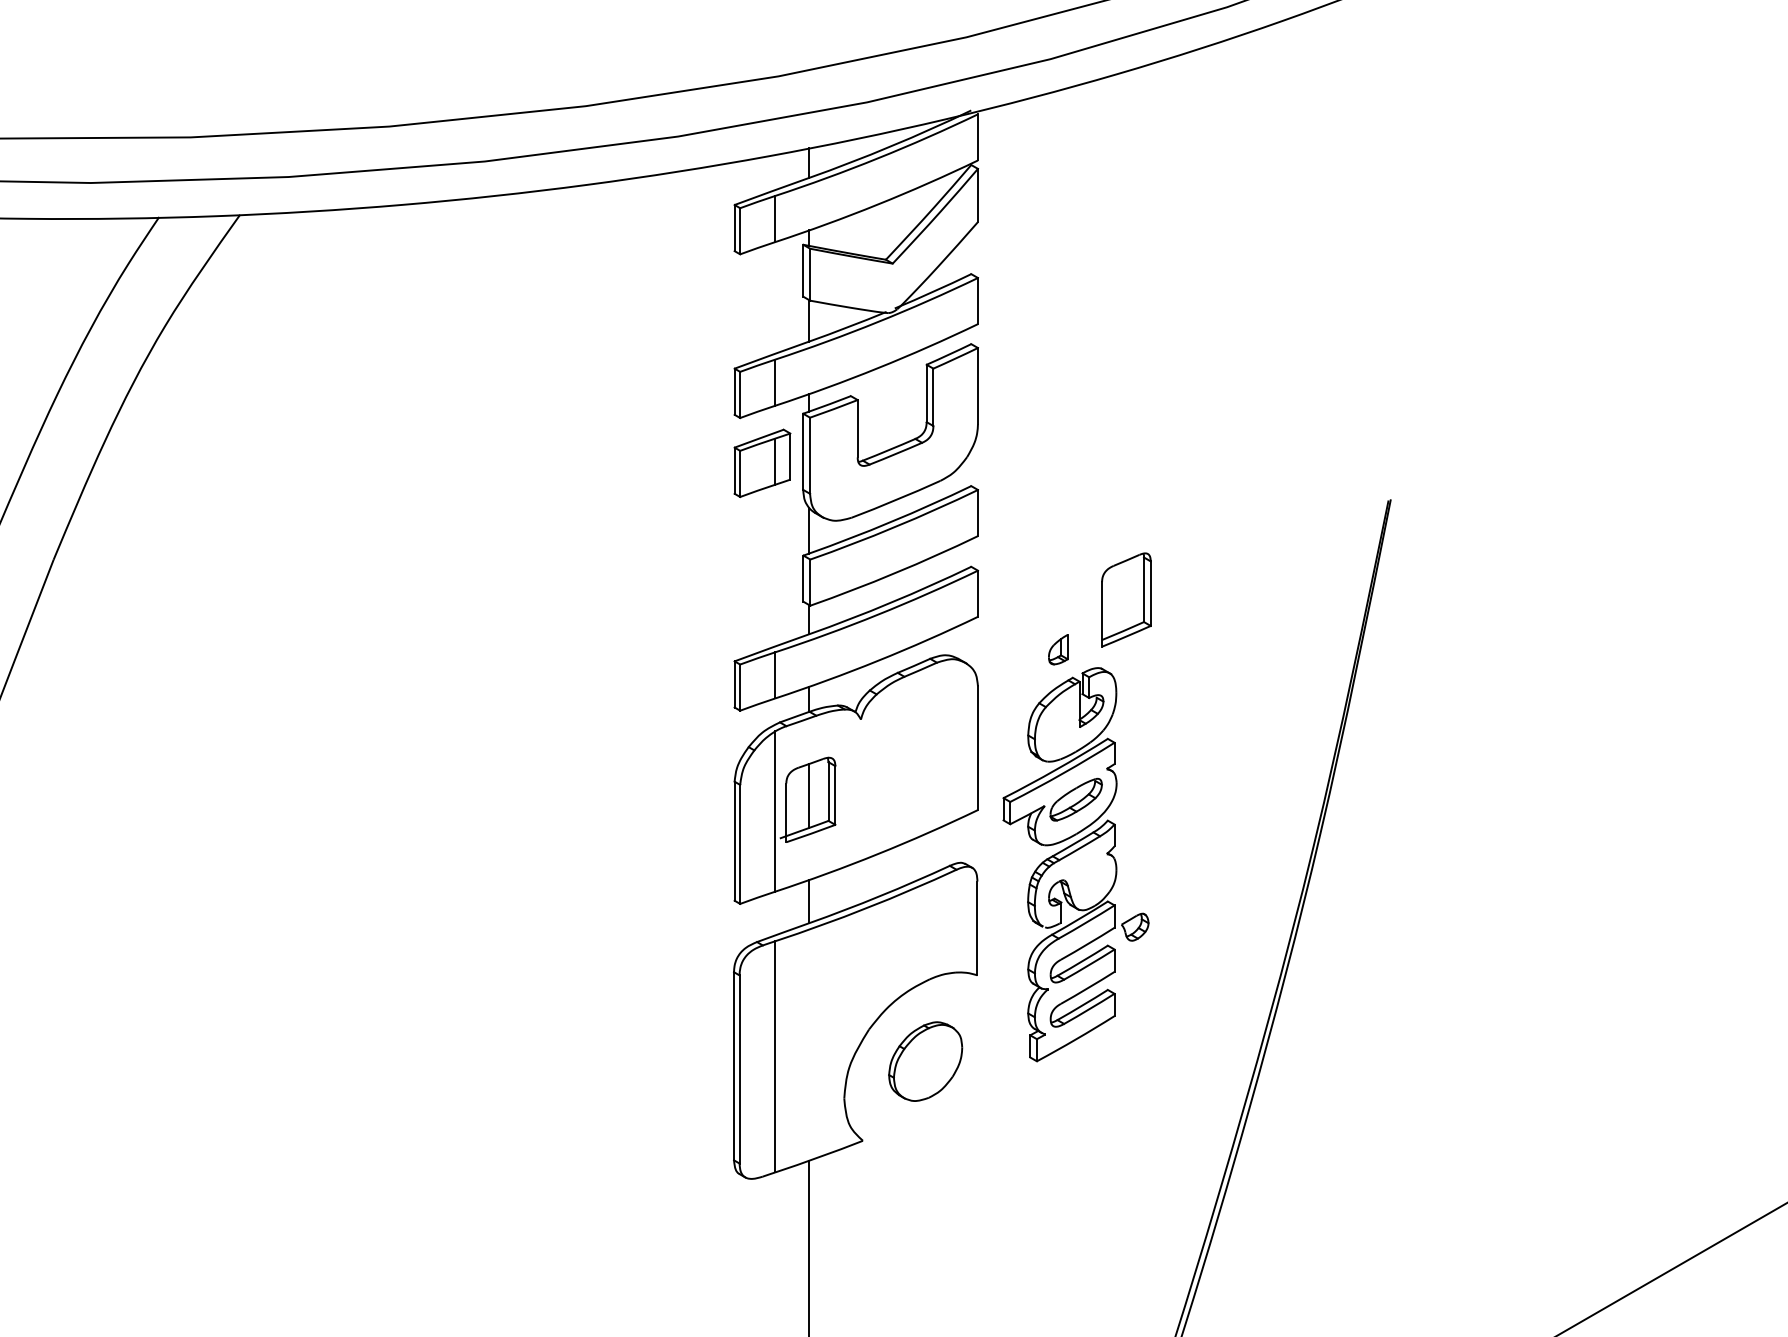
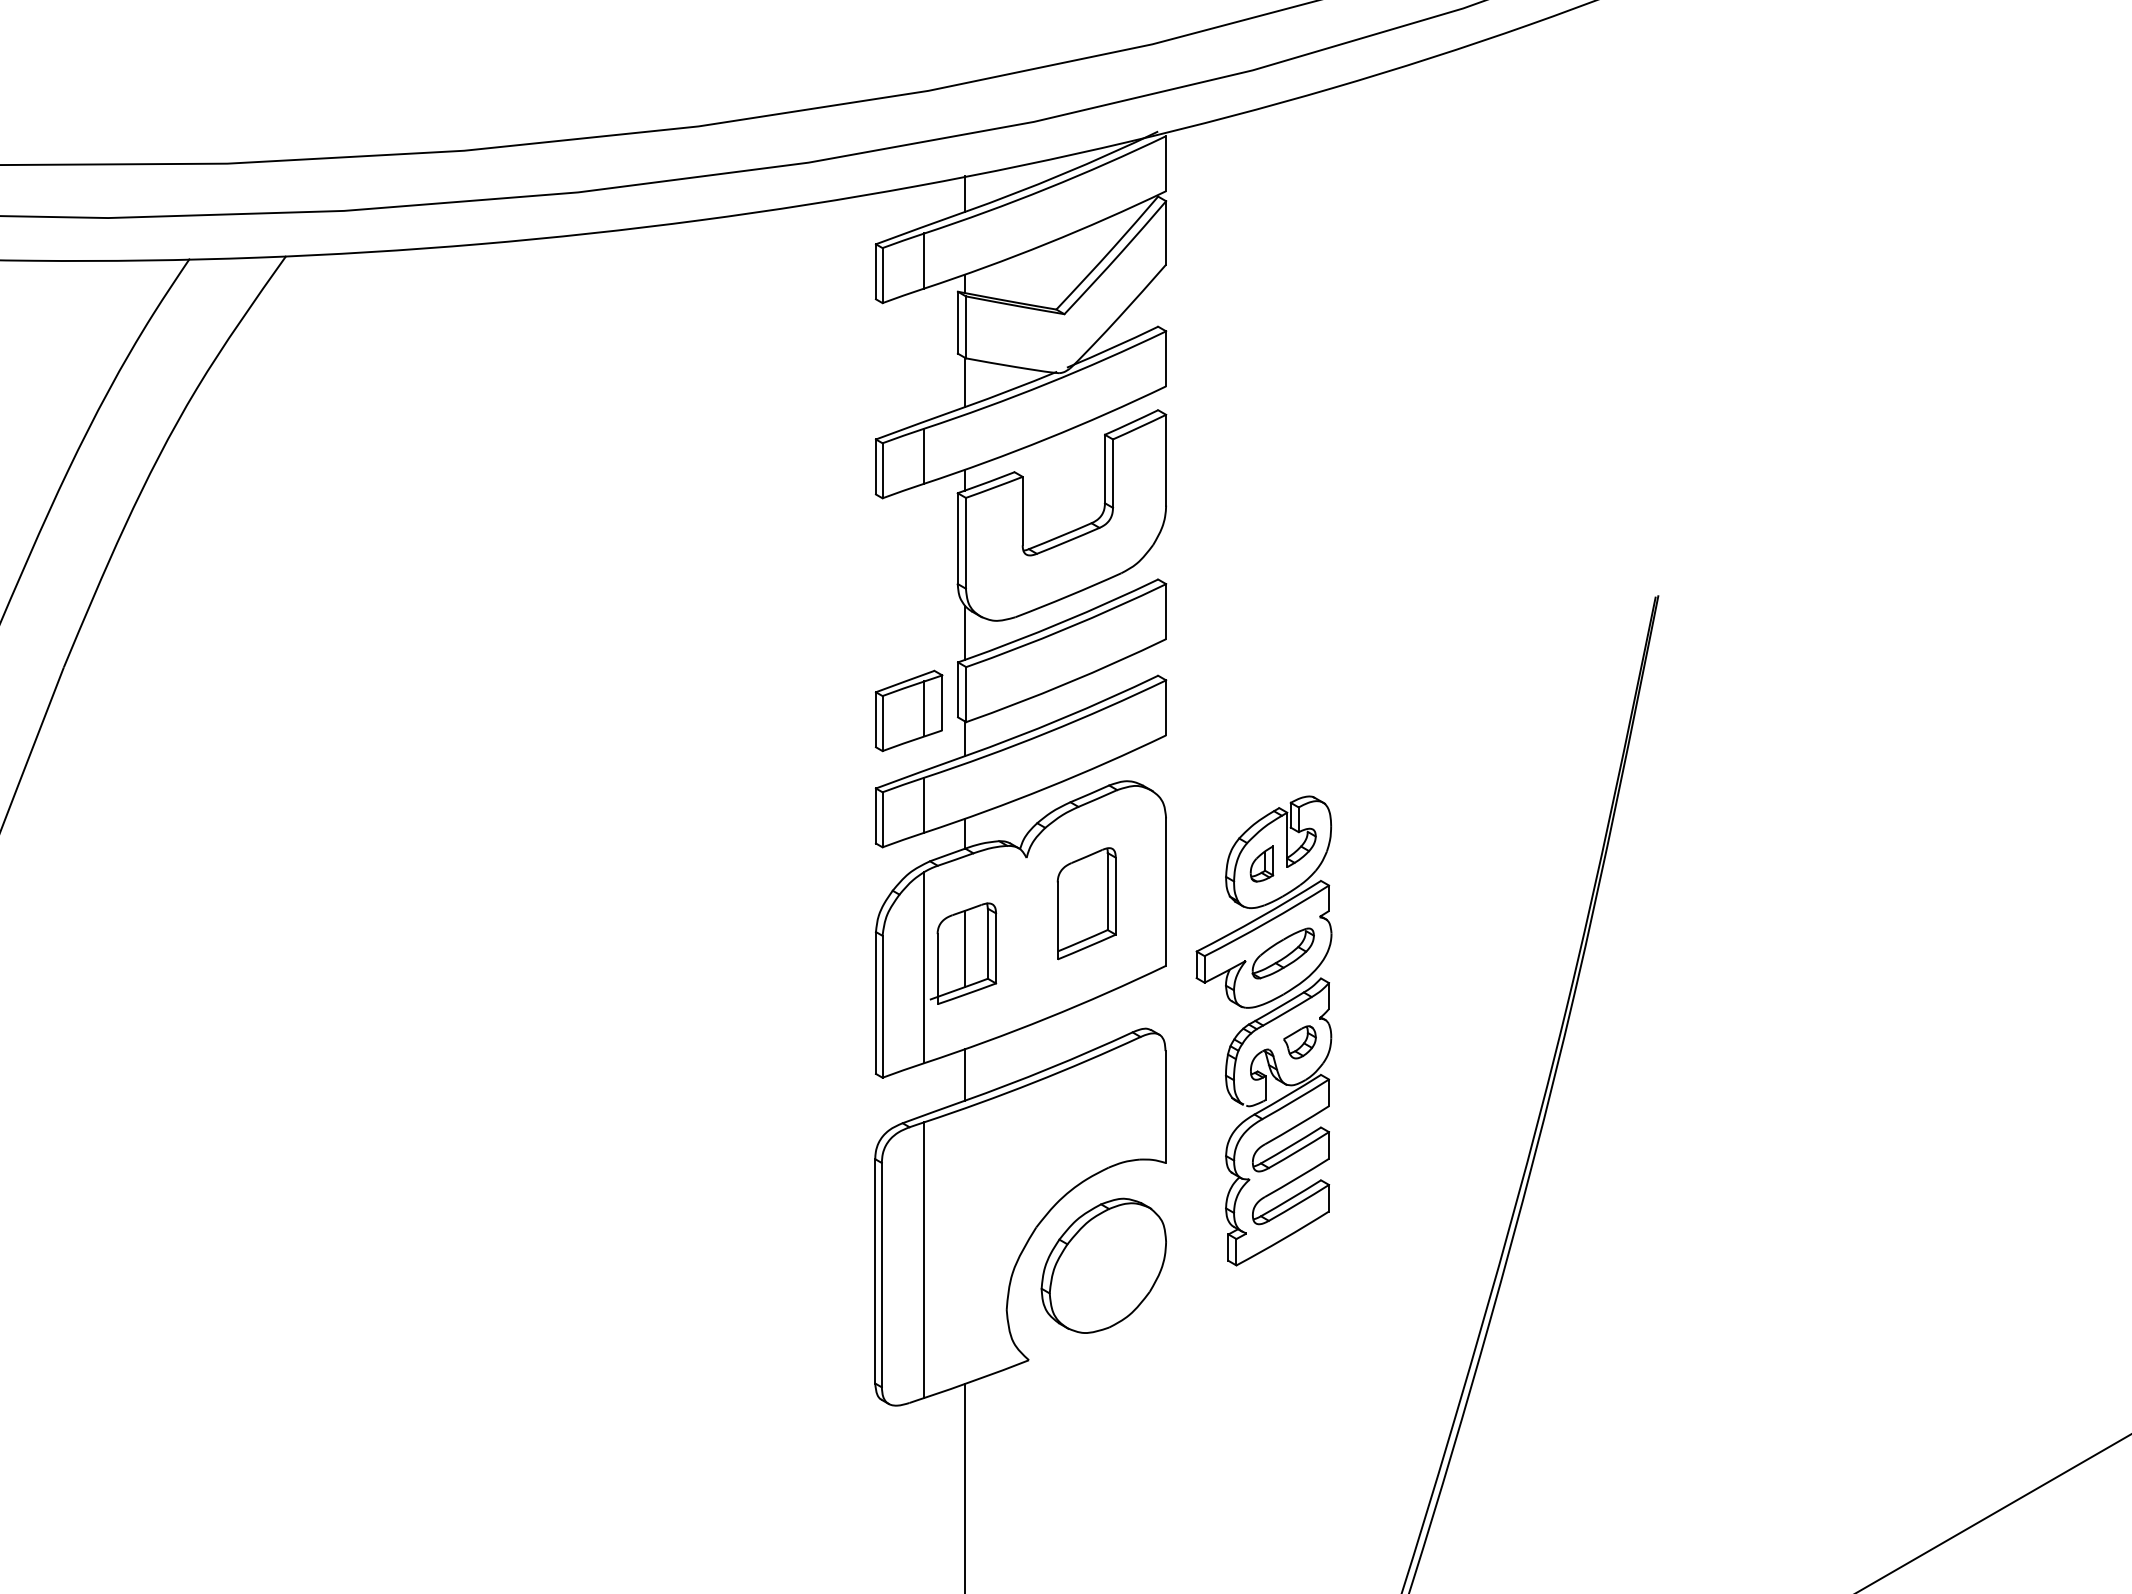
part: (762, 463) -> (909, 711), moved
part: (1126, 599) -> (1086, 903), moved
part: (1058, 649) -> (1262, 863), moved
part: (1135, 926) -> (1300, 1041), moved
part: (925, 1061) -> (1103, 1265), size x1.43

